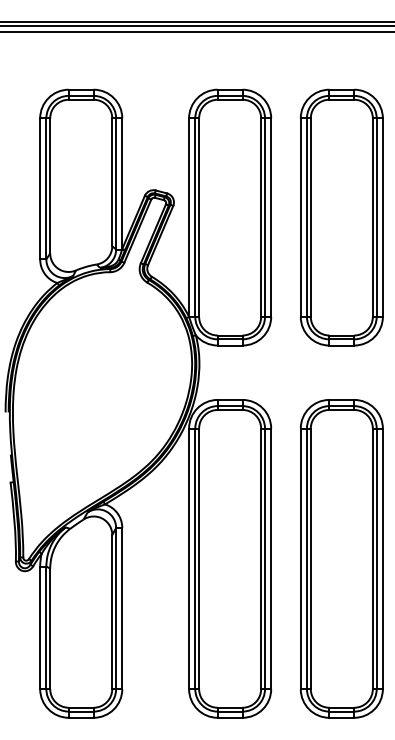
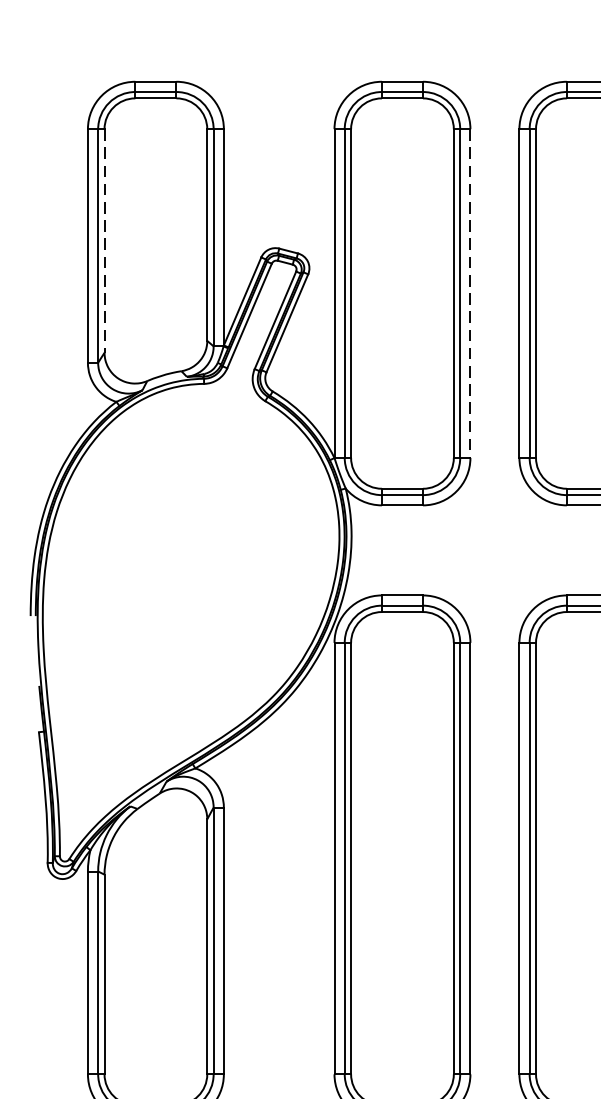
line: (50, 185) -> (104, 240), solid -> dashed
line: (271, 218) -> (470, 295), solid -> dashed

